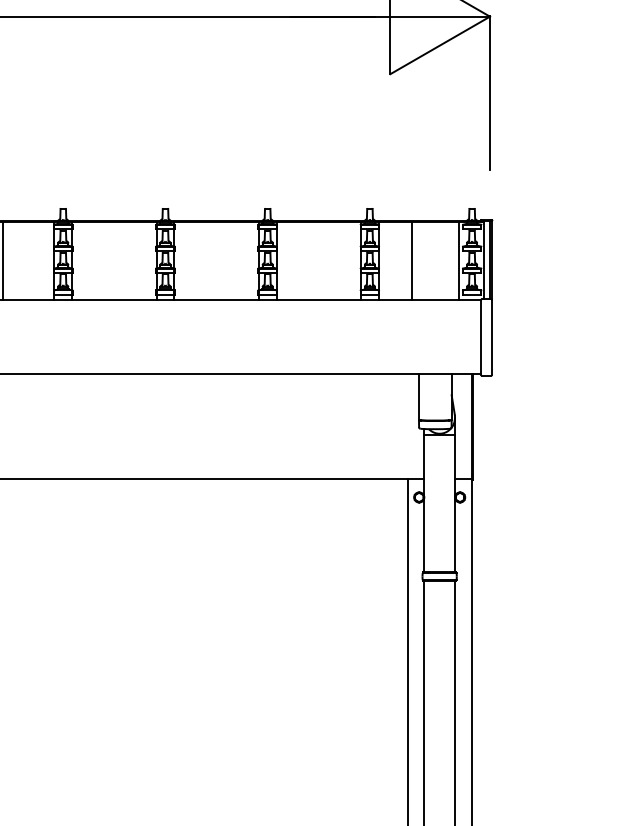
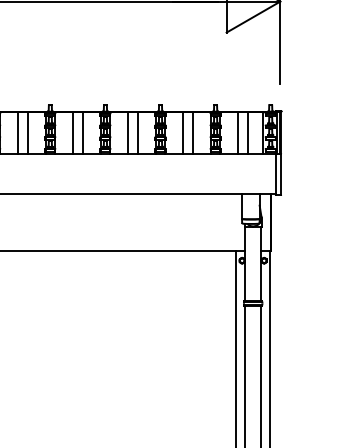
line: (20, 261) -> (27, 133), added
line: (106, 261) -> (73, 133), added
line: (122, 261) -> (82, 133), added
line: (208, 261) -> (128, 133), added
line: (224, 261) -> (137, 133), added
line: (310, 261) -> (183, 133), added
line: (327, 261) -> (192, 133), added
line: (429, 261) -> (247, 133), added

